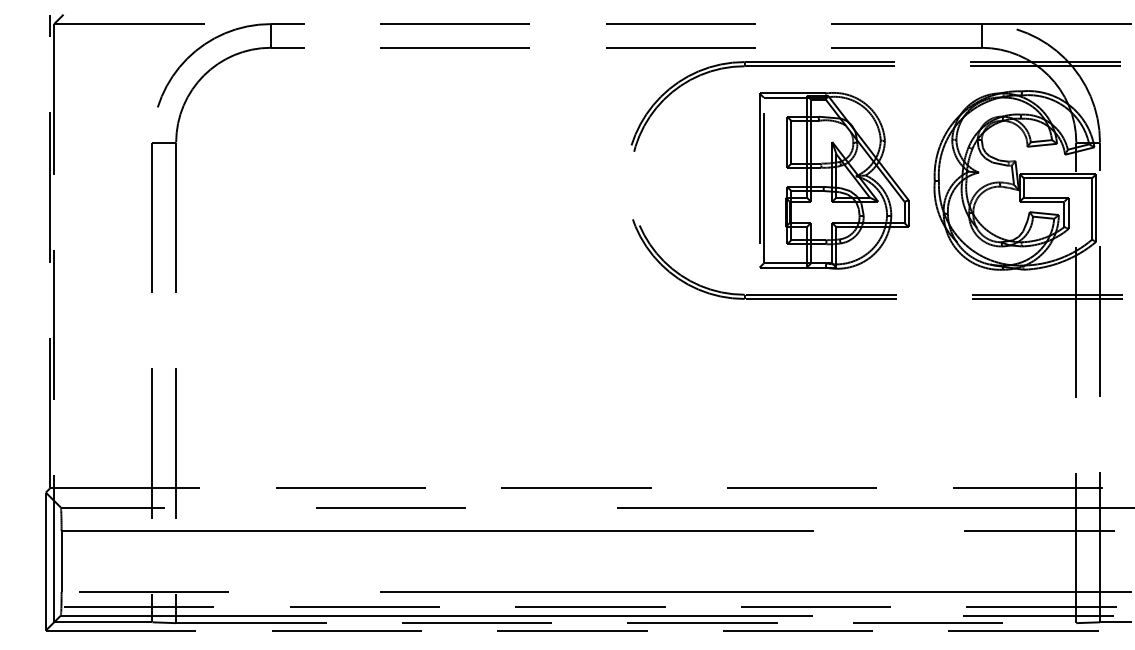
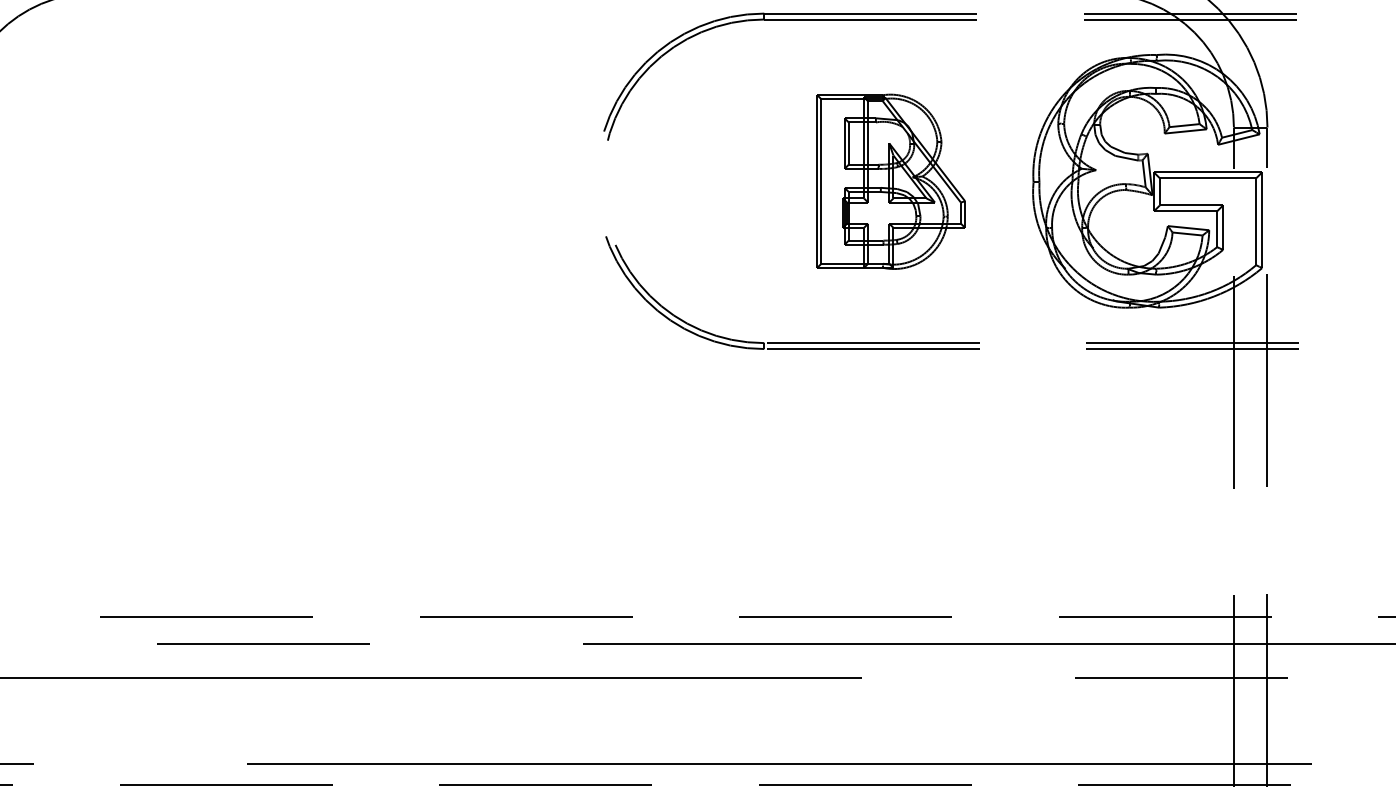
part: (834, 180) -> (891, 181), size x0.7

